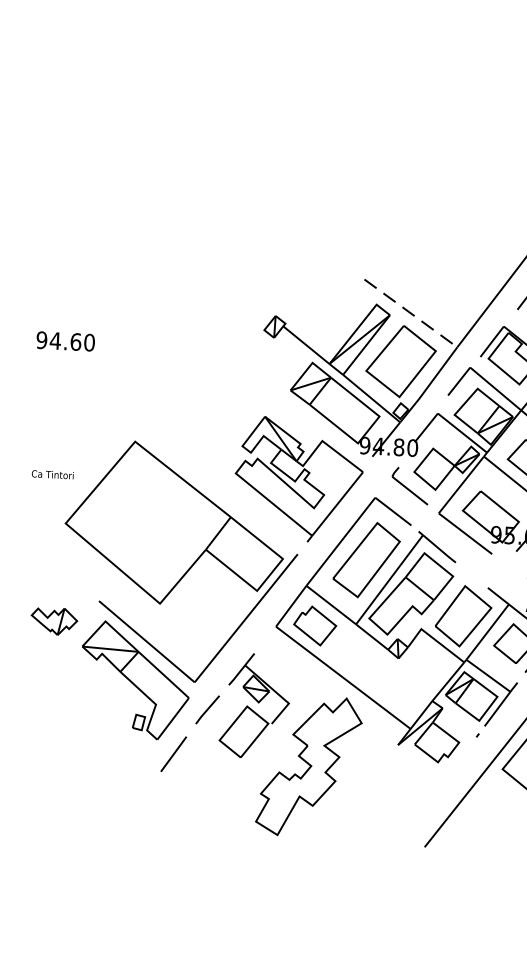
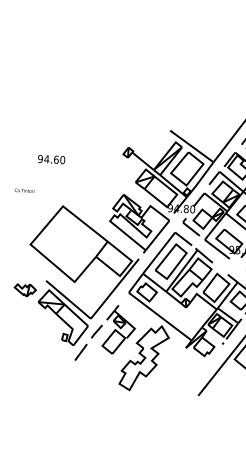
line: (410, 313) -> (191, 146), dashed -> solid
text: (65, 341) -> (51, 159), moved
text: (52, 474) -> (24, 190), moved

